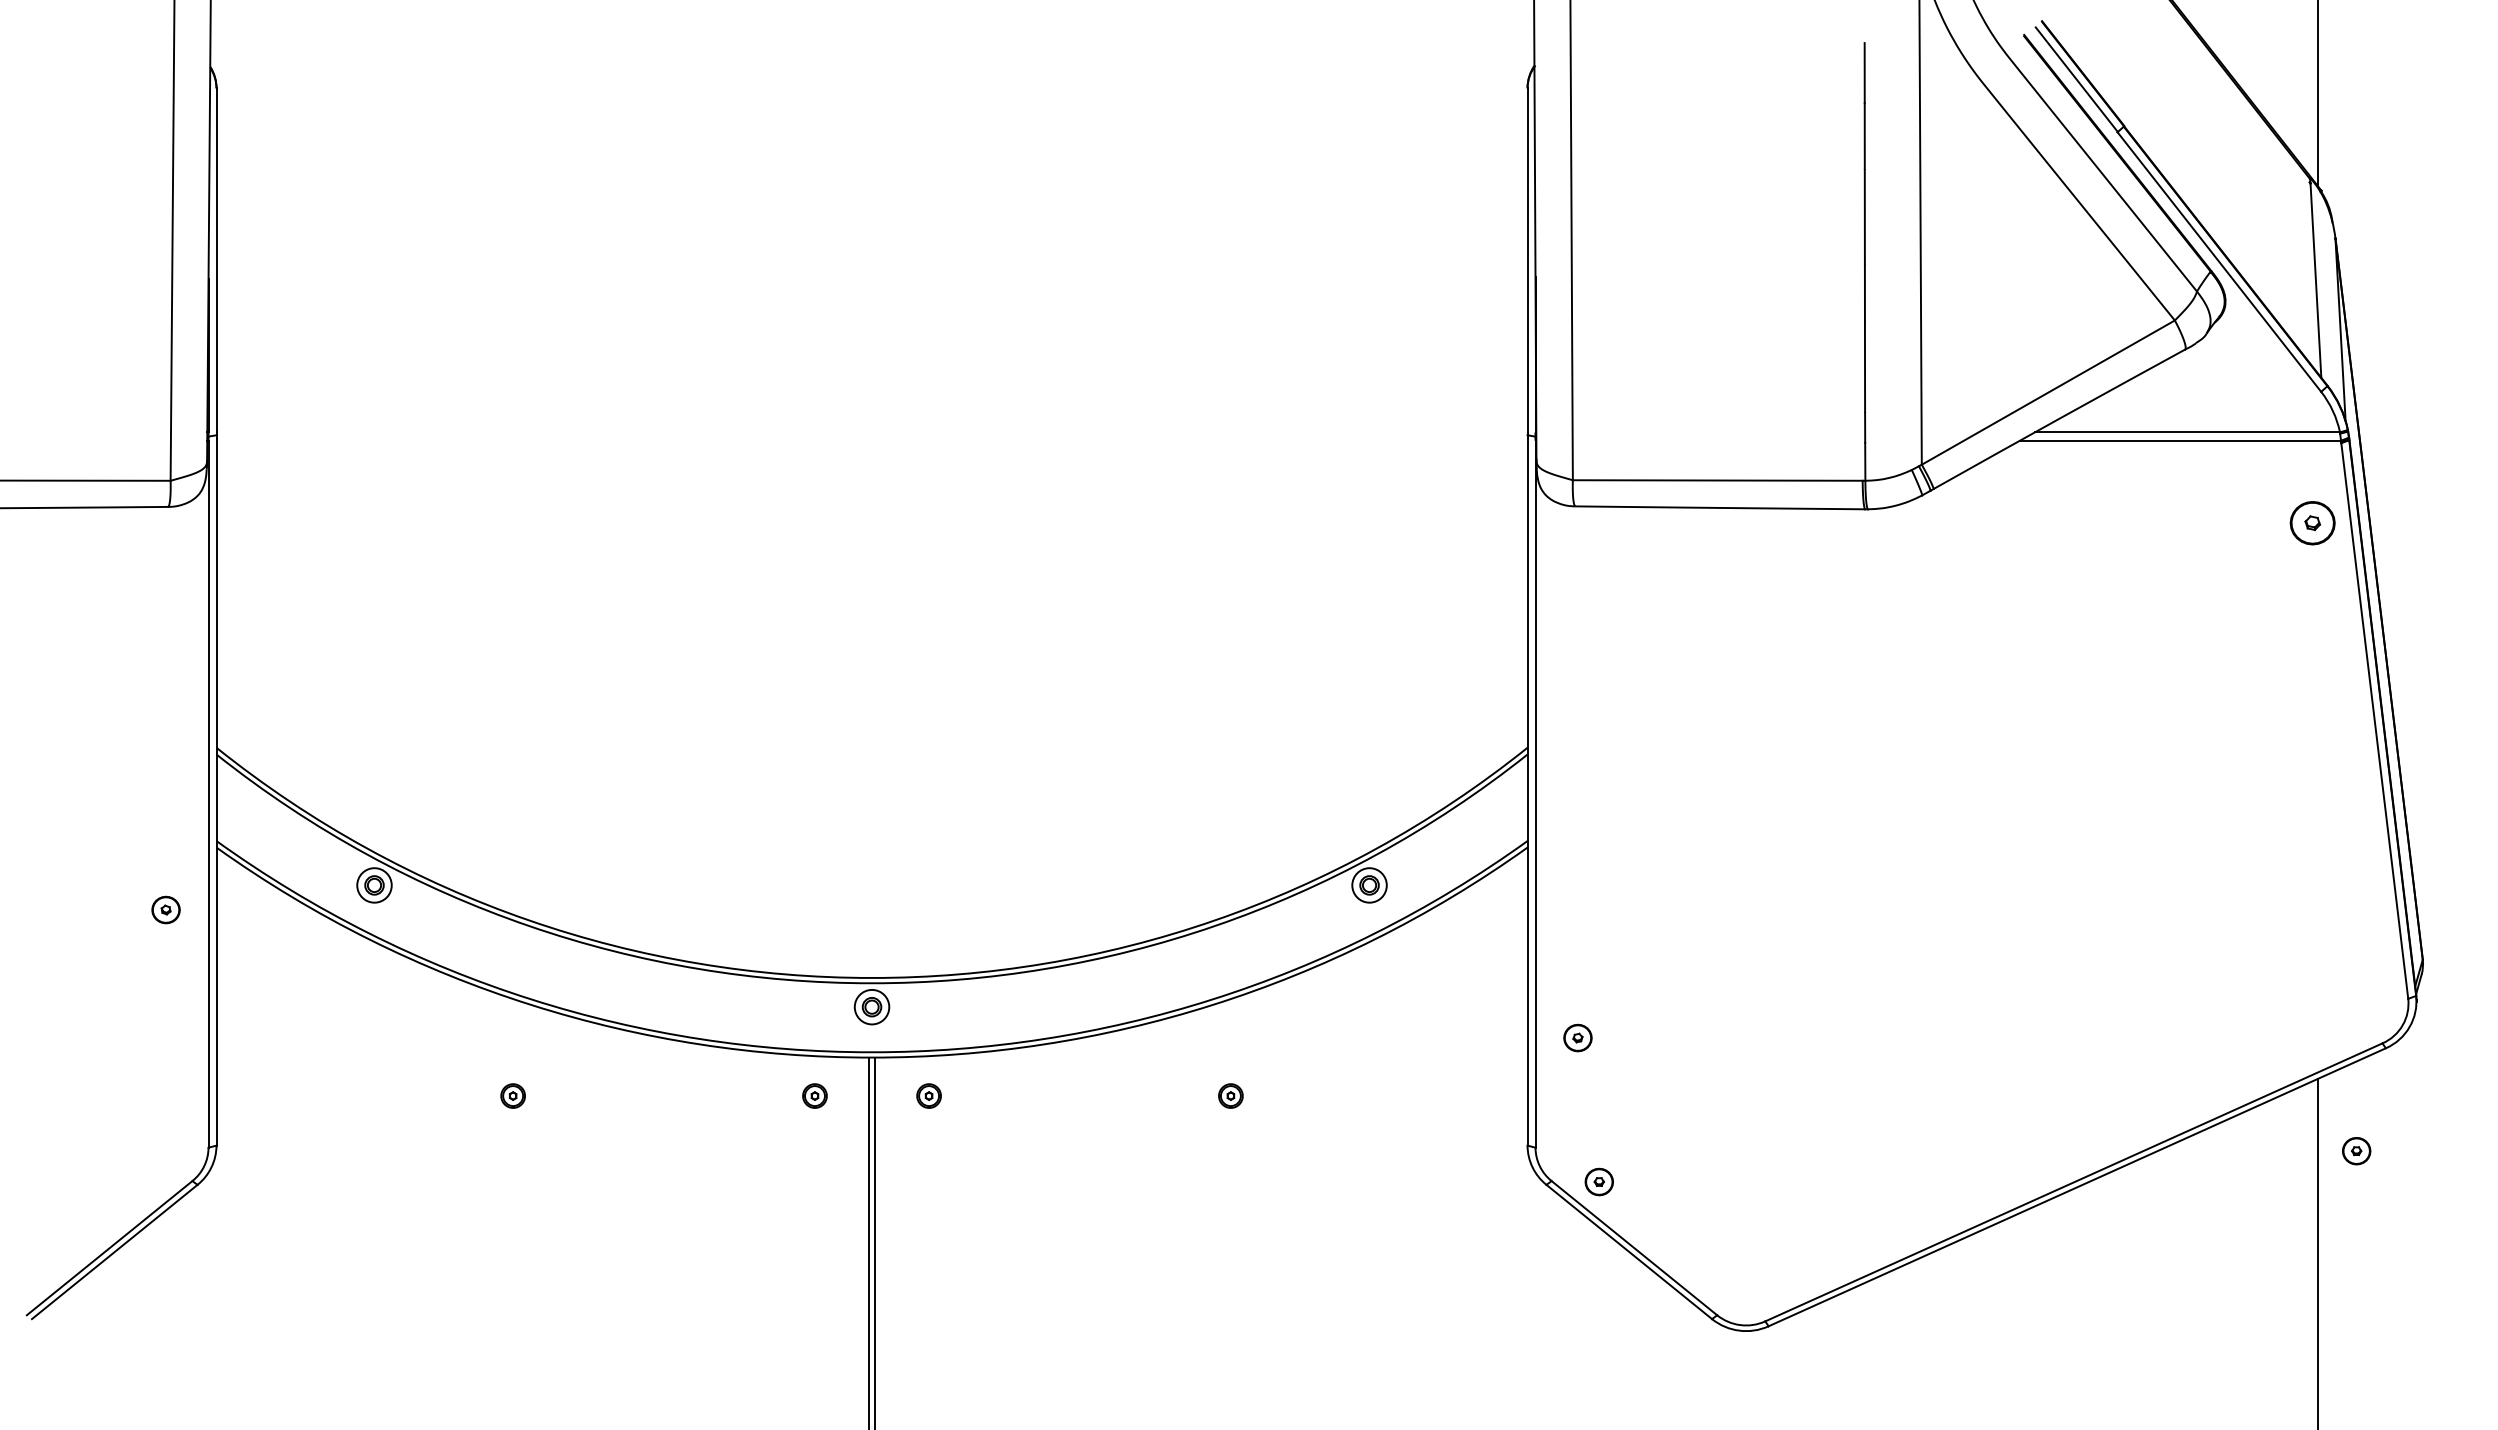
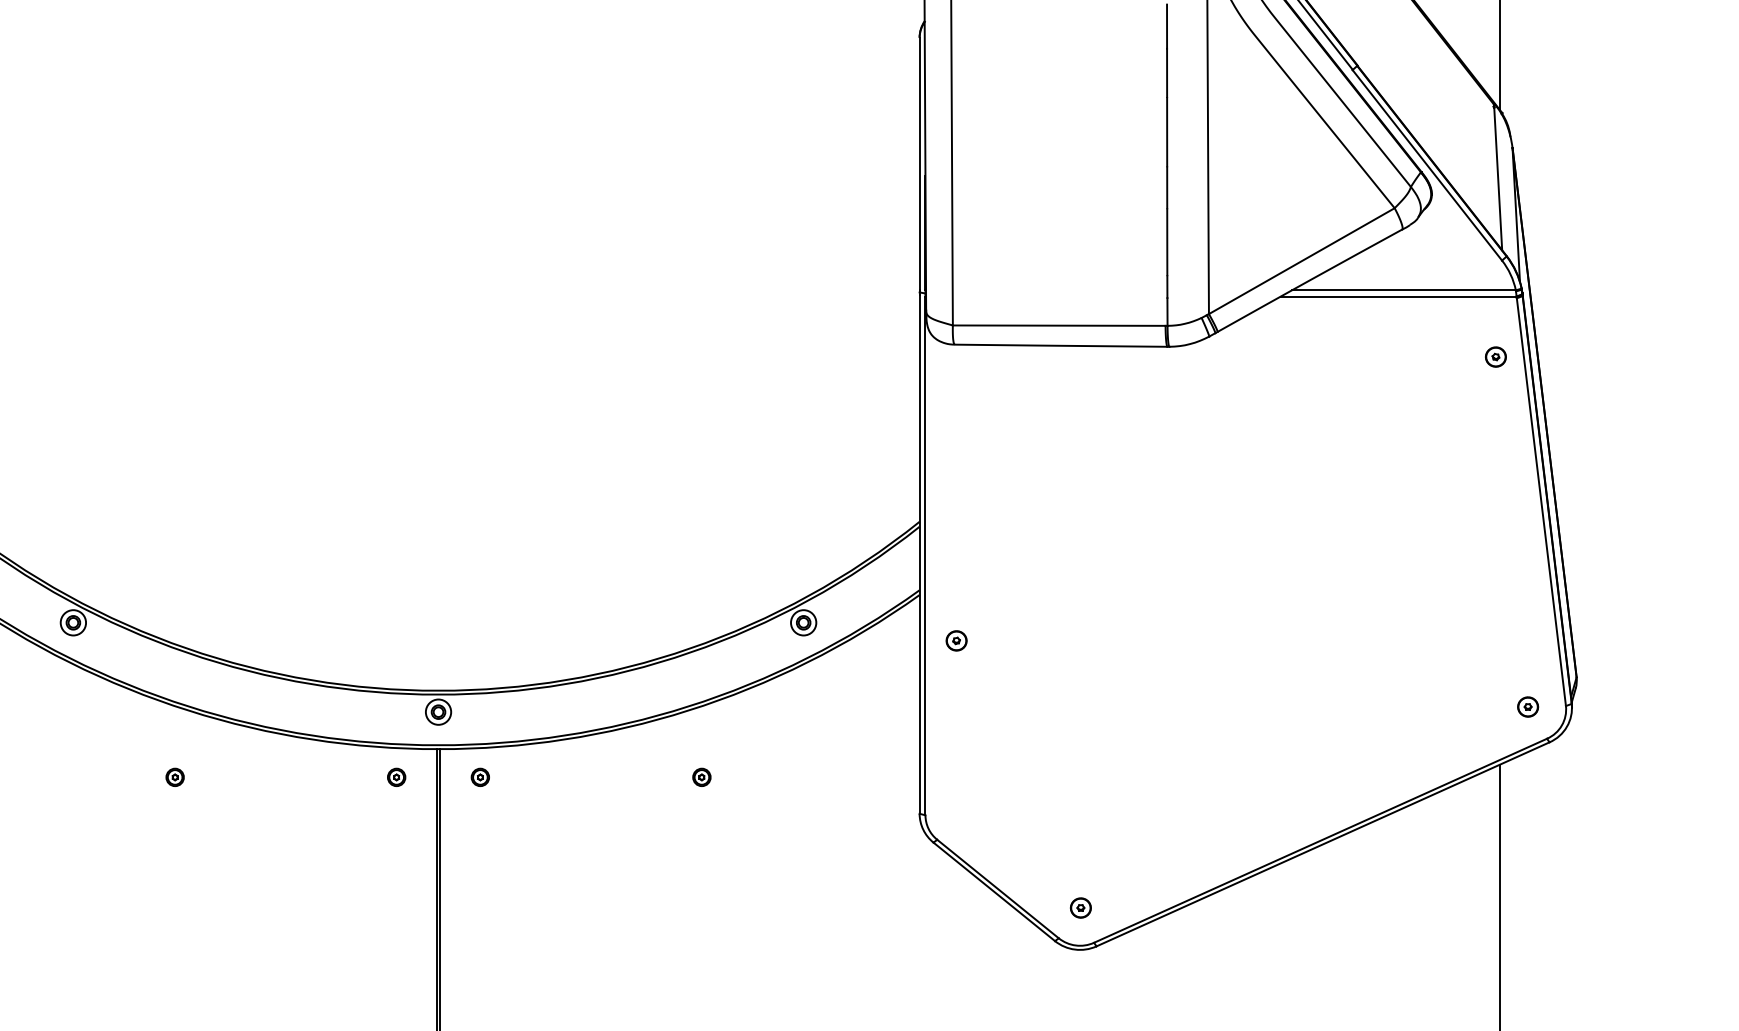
part: (2312, 523) -> (1495, 357), size x0.62
part: (1577, 1037) -> (956, 640), moved
part: (2356, 1151) -> (1527, 707), moved
part: (1598, 1181) -> (1080, 907), moved

